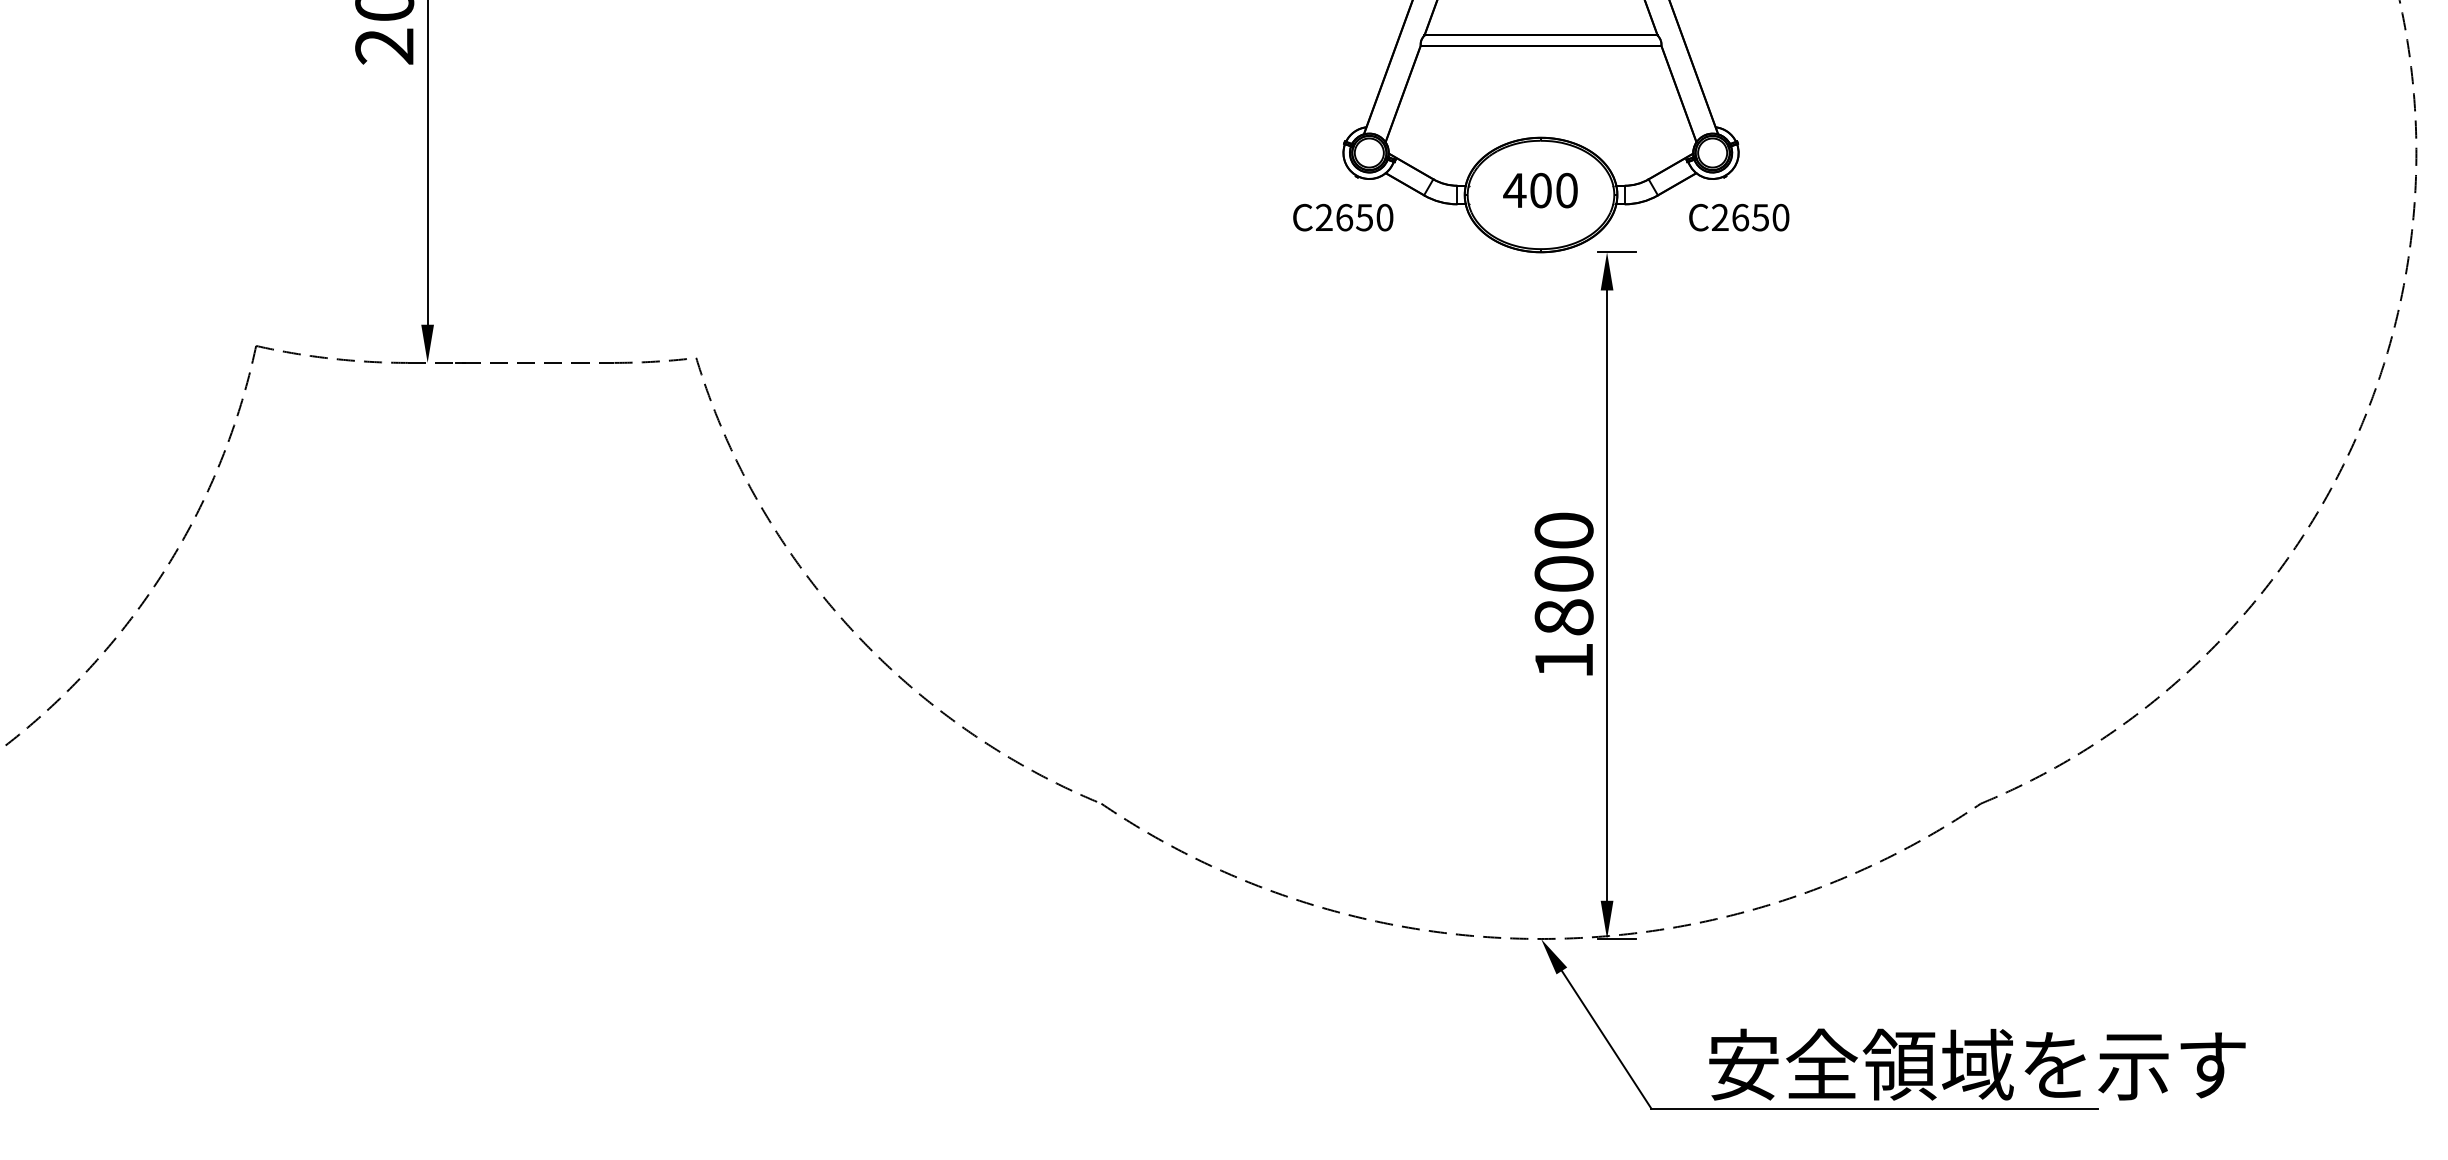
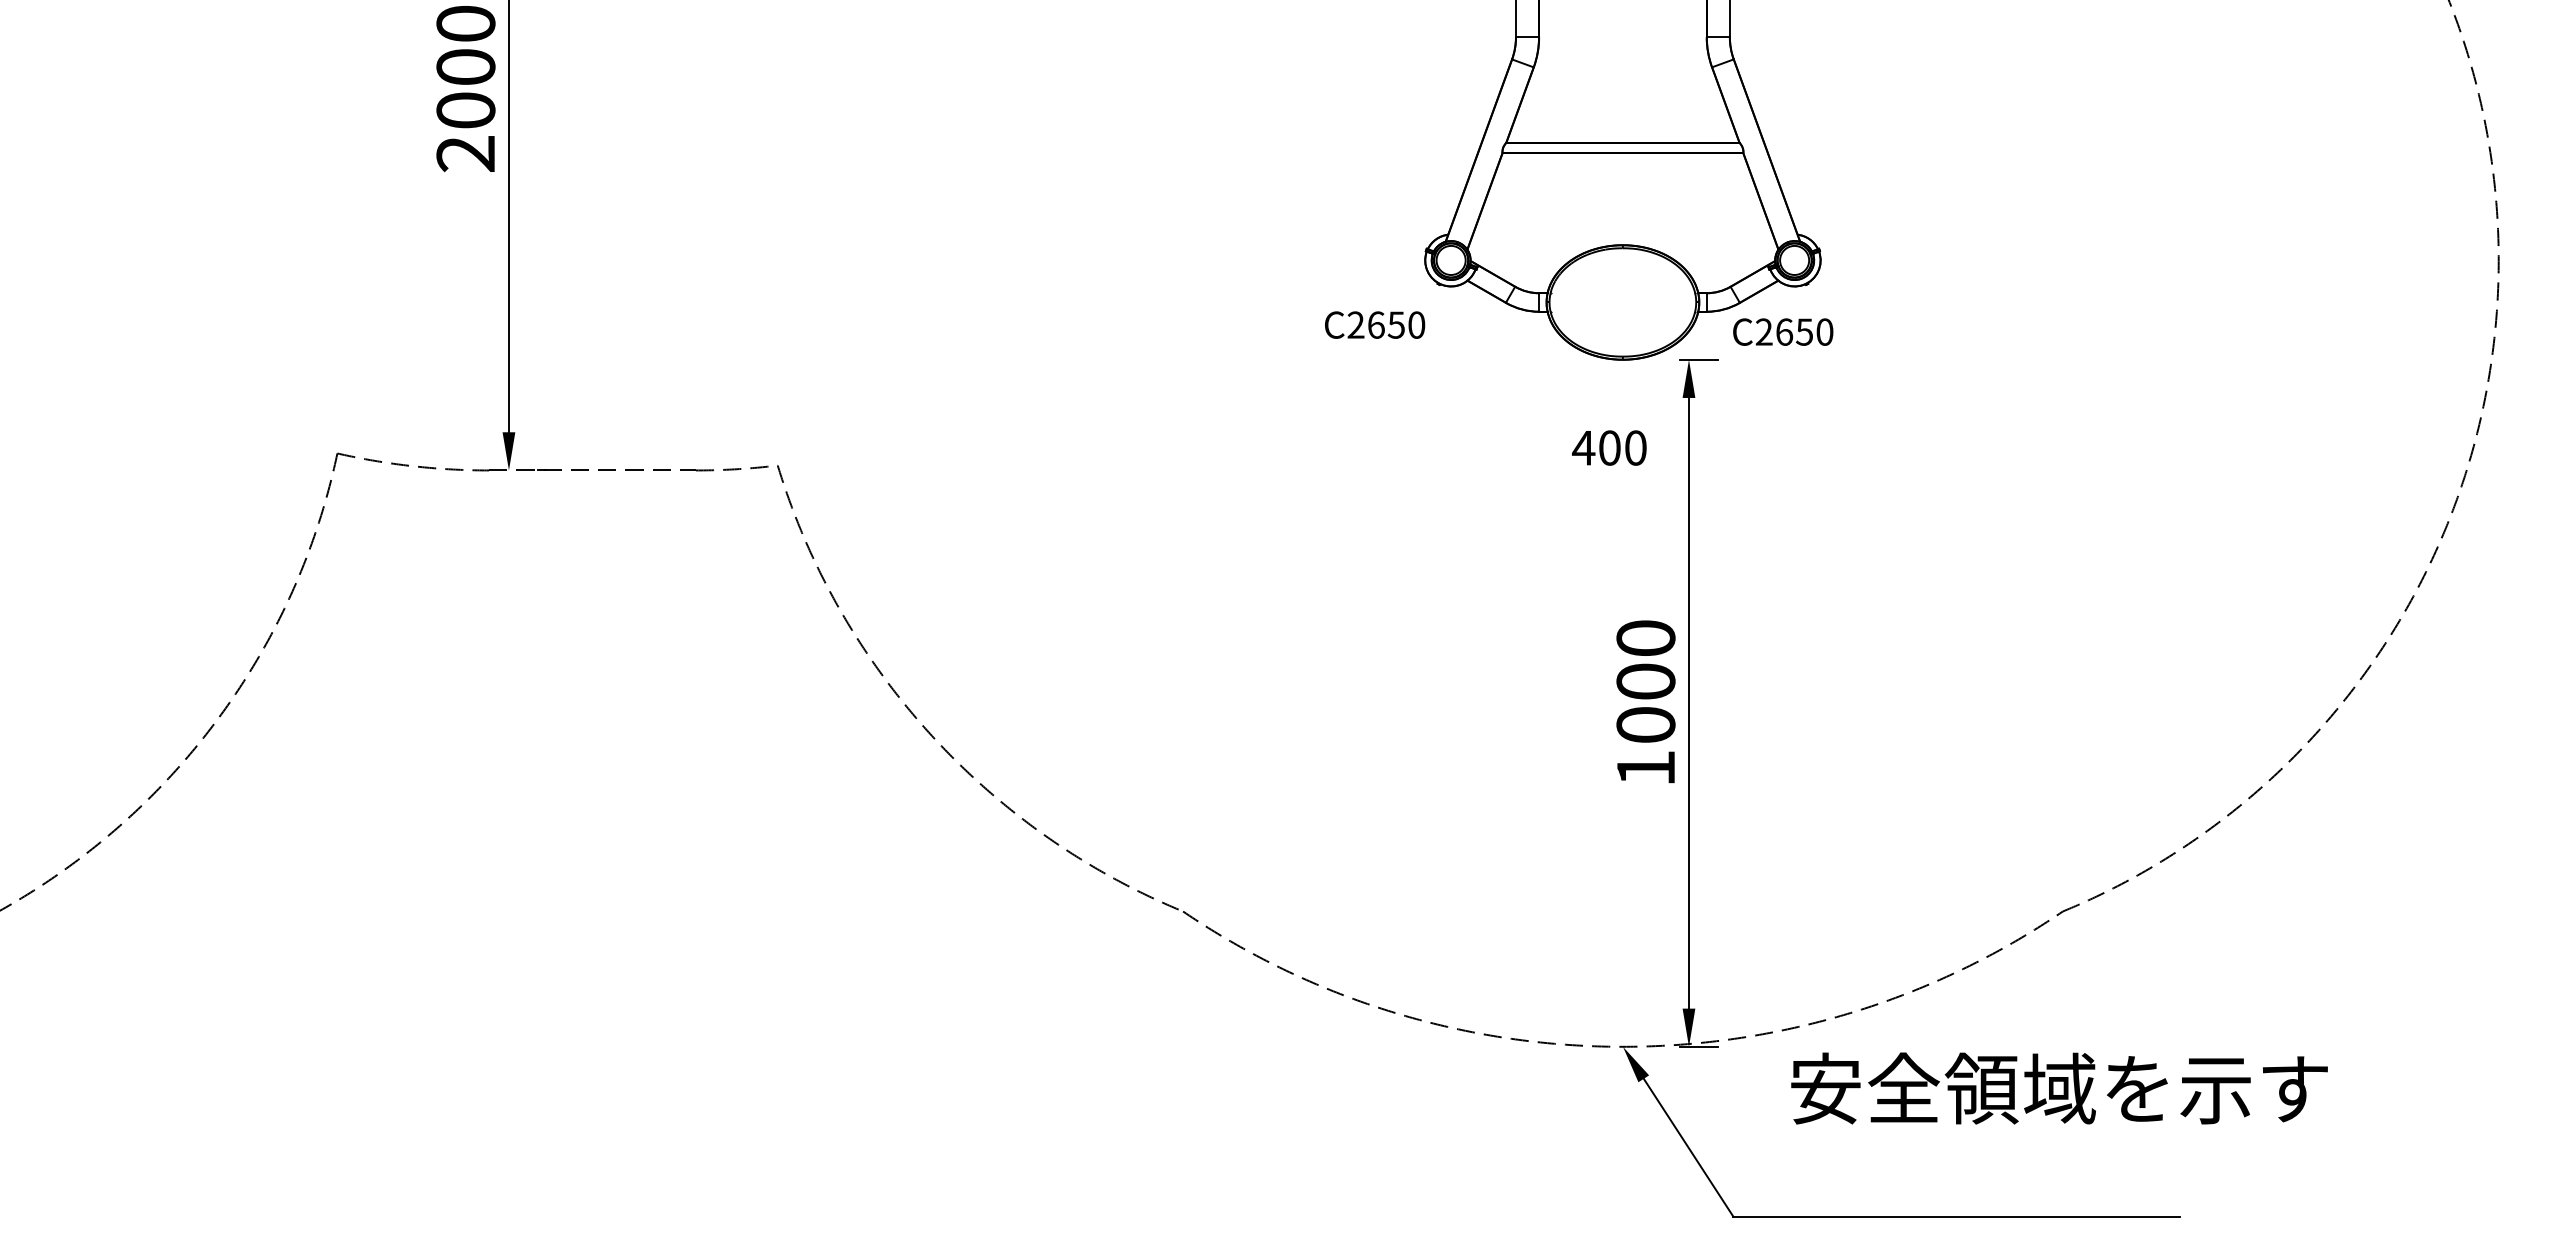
text: (1540, 190) -> (1609, 447), moved
text: (1343, 217) -> (1375, 324), moved
text: (1739, 217) -> (1783, 331), moved
text: (1563, 616) -> (1645, 724), 1800 -> 1000
text: (1977, 1064) -> (2059, 1088), moved

